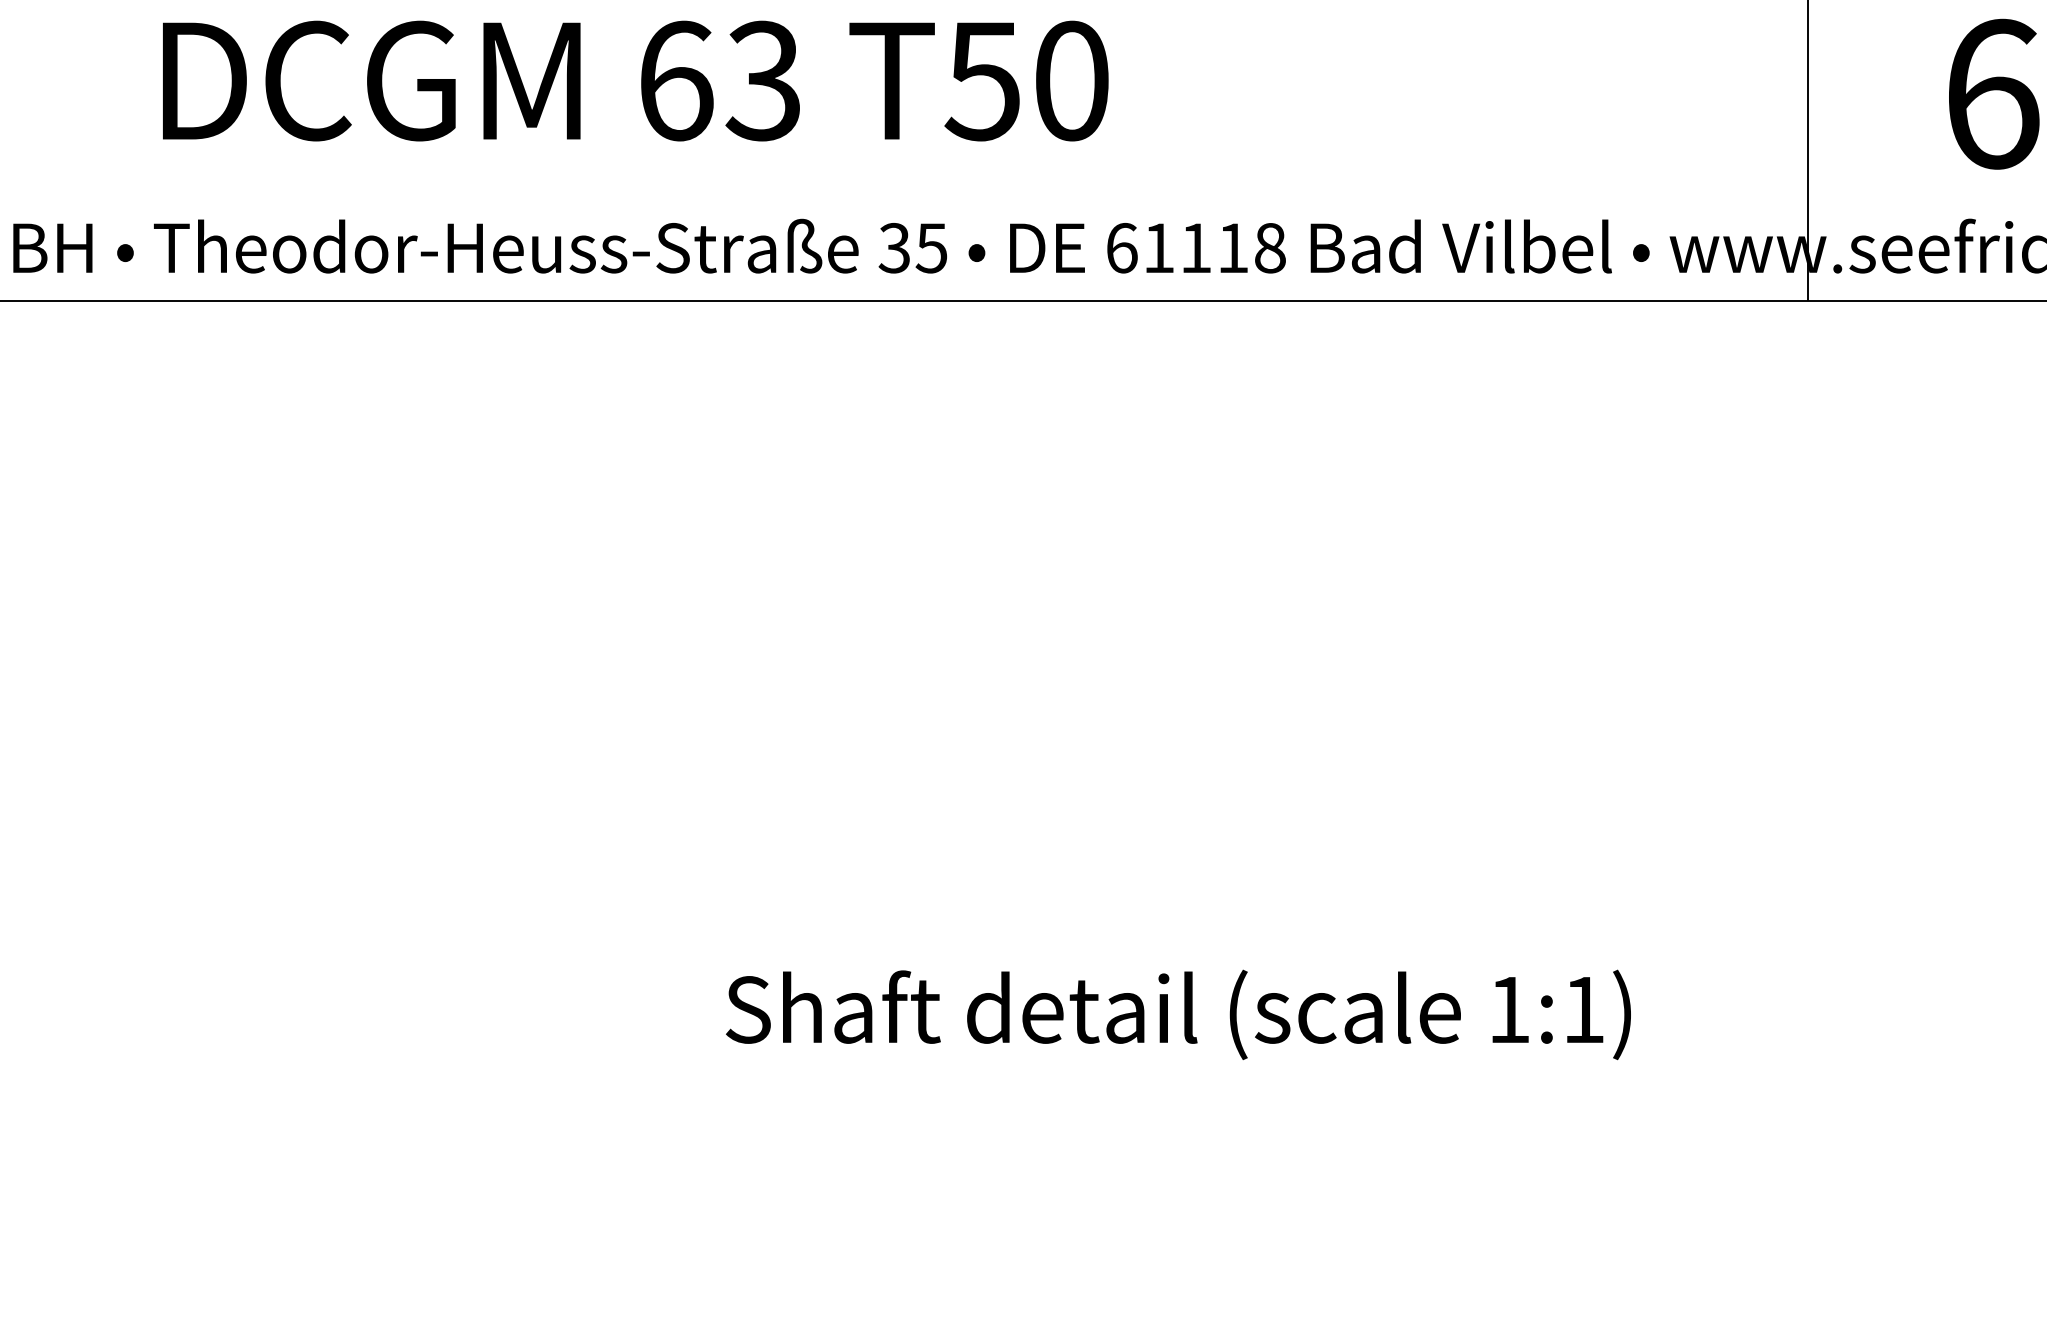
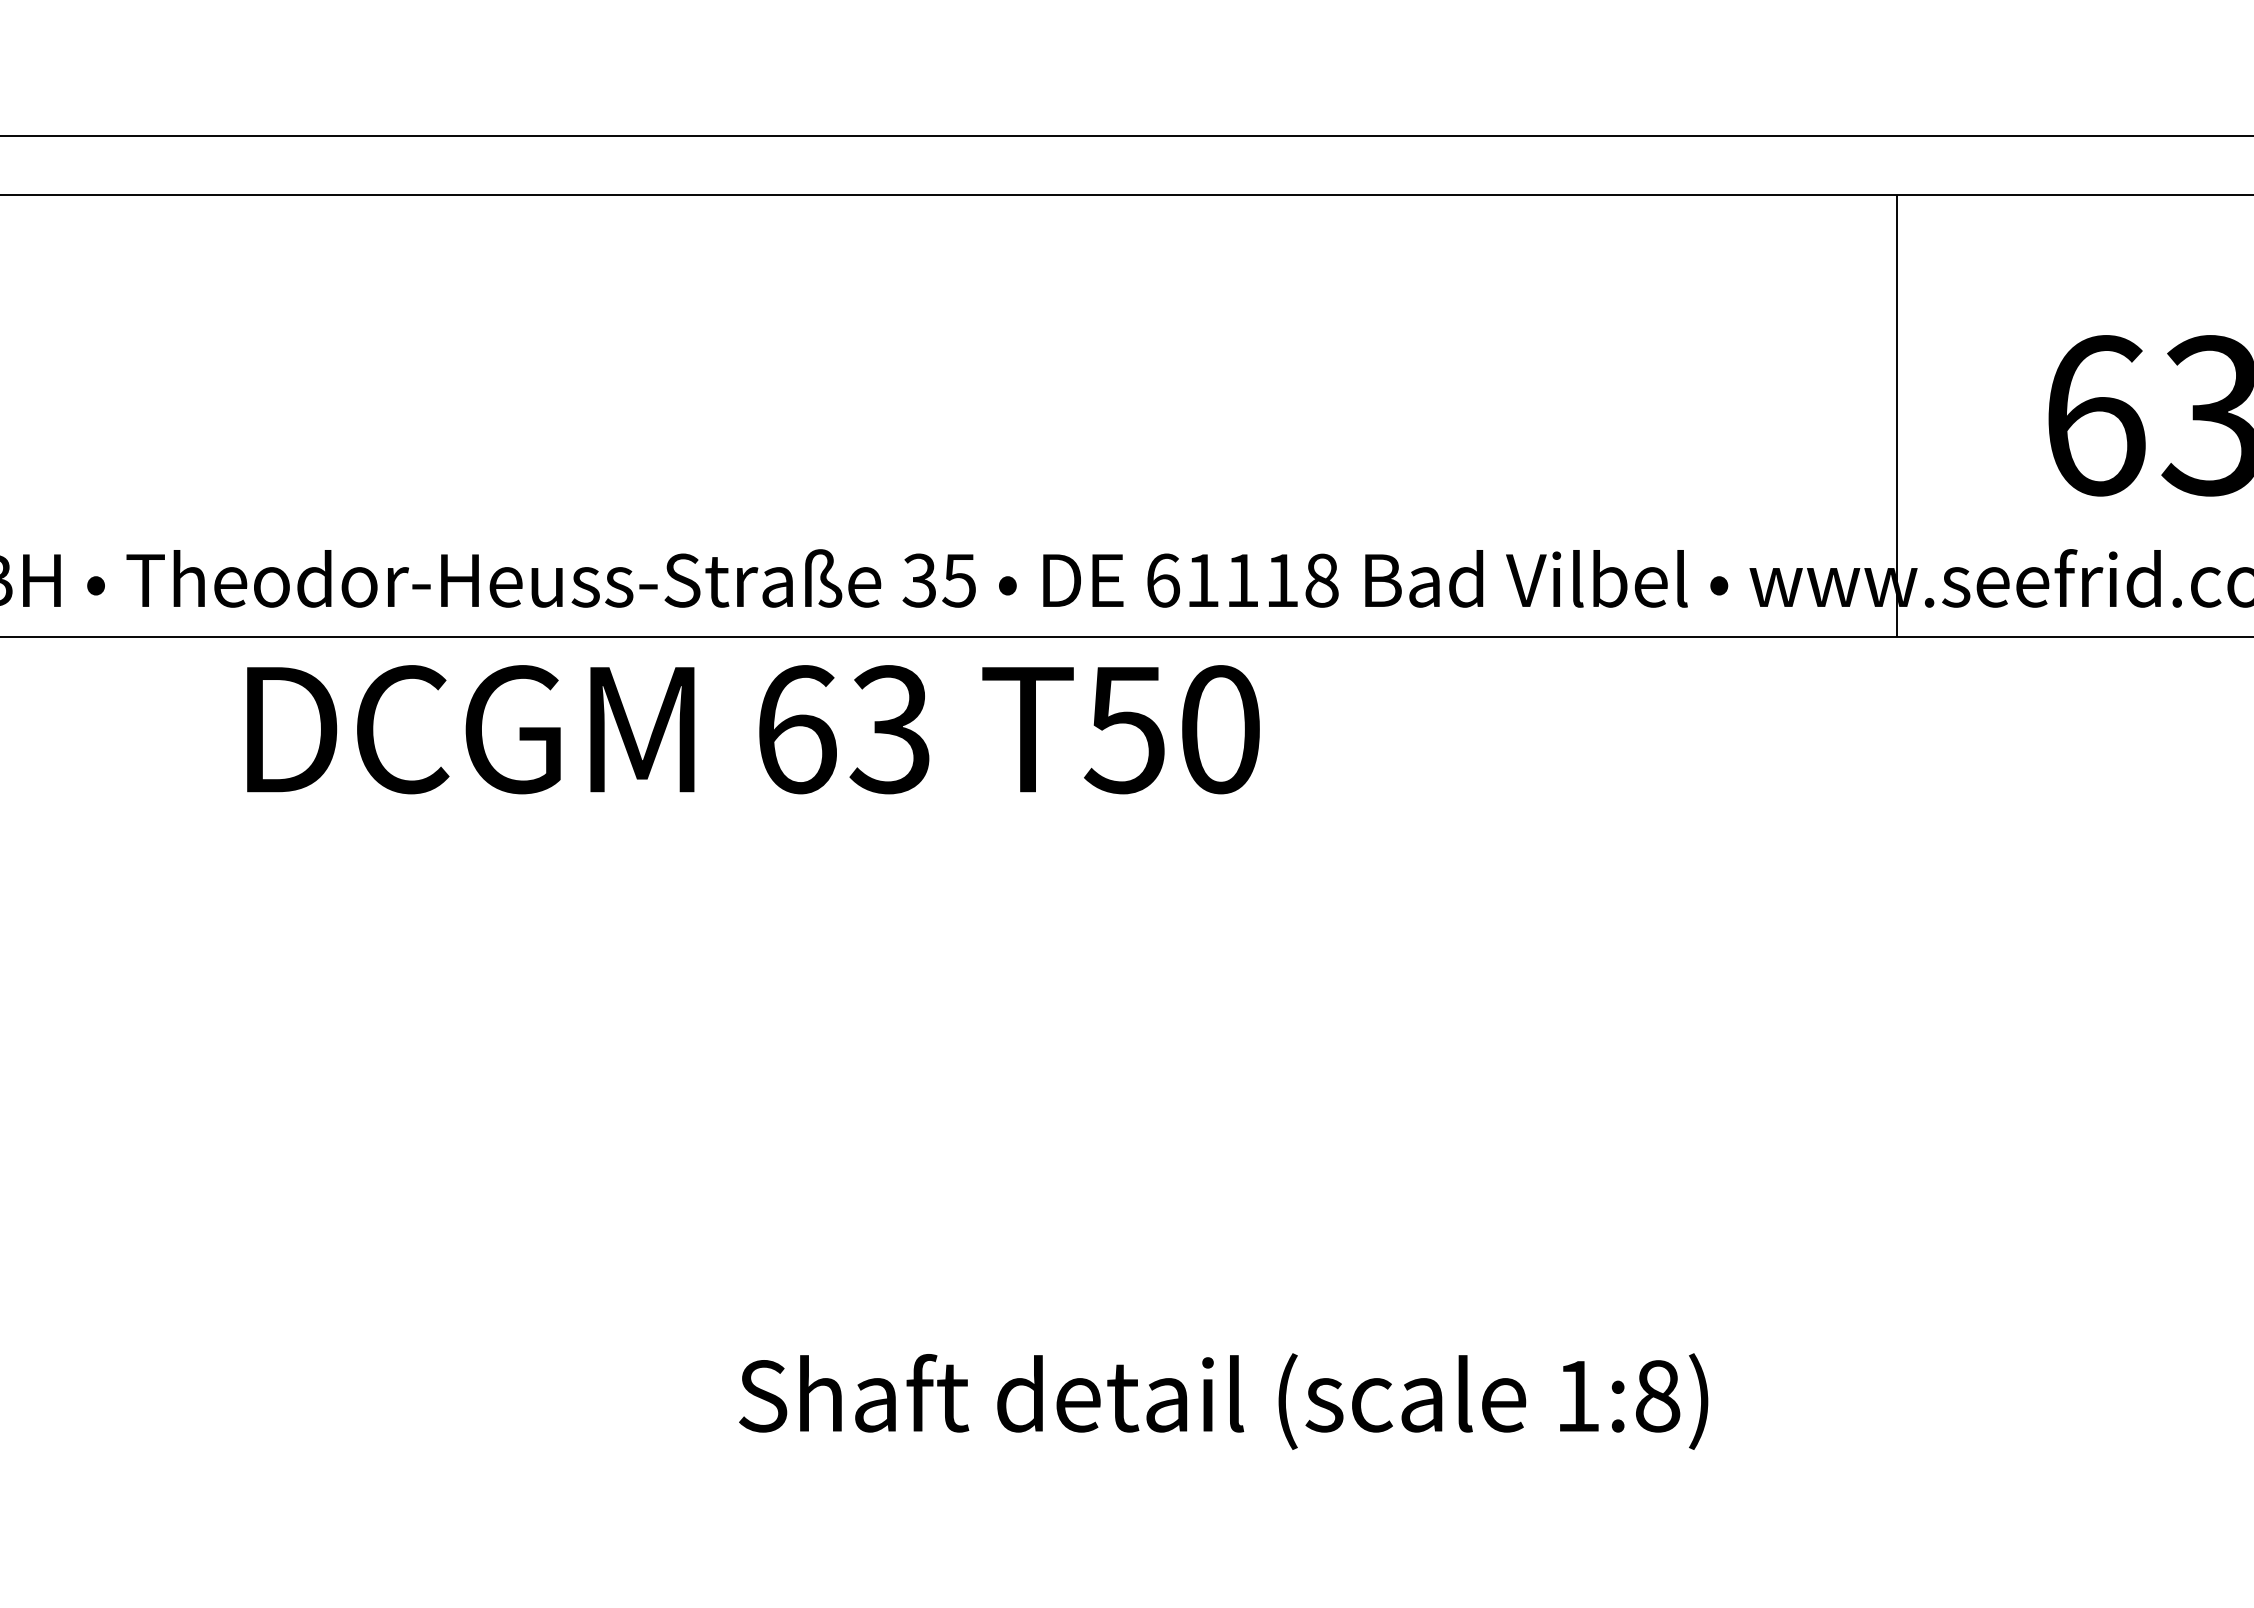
text: (635, 80) -> (753, 729), moved
text: (1584, 1010) -> (1658, 1396), 1:1) -> 1:8)

